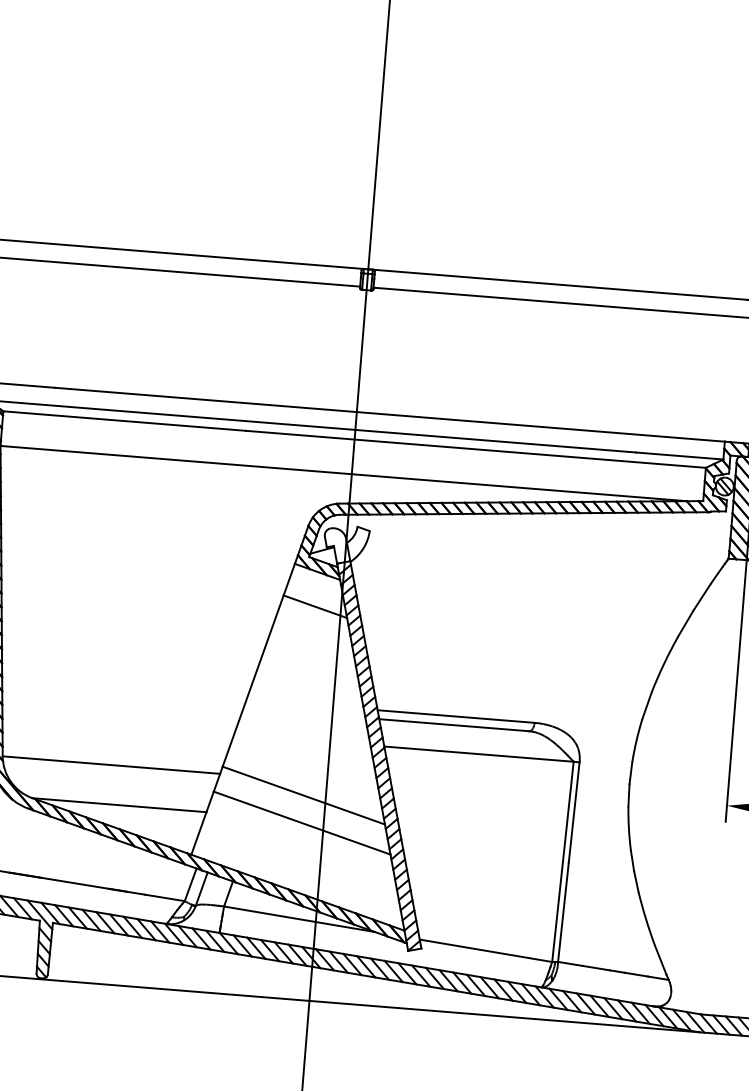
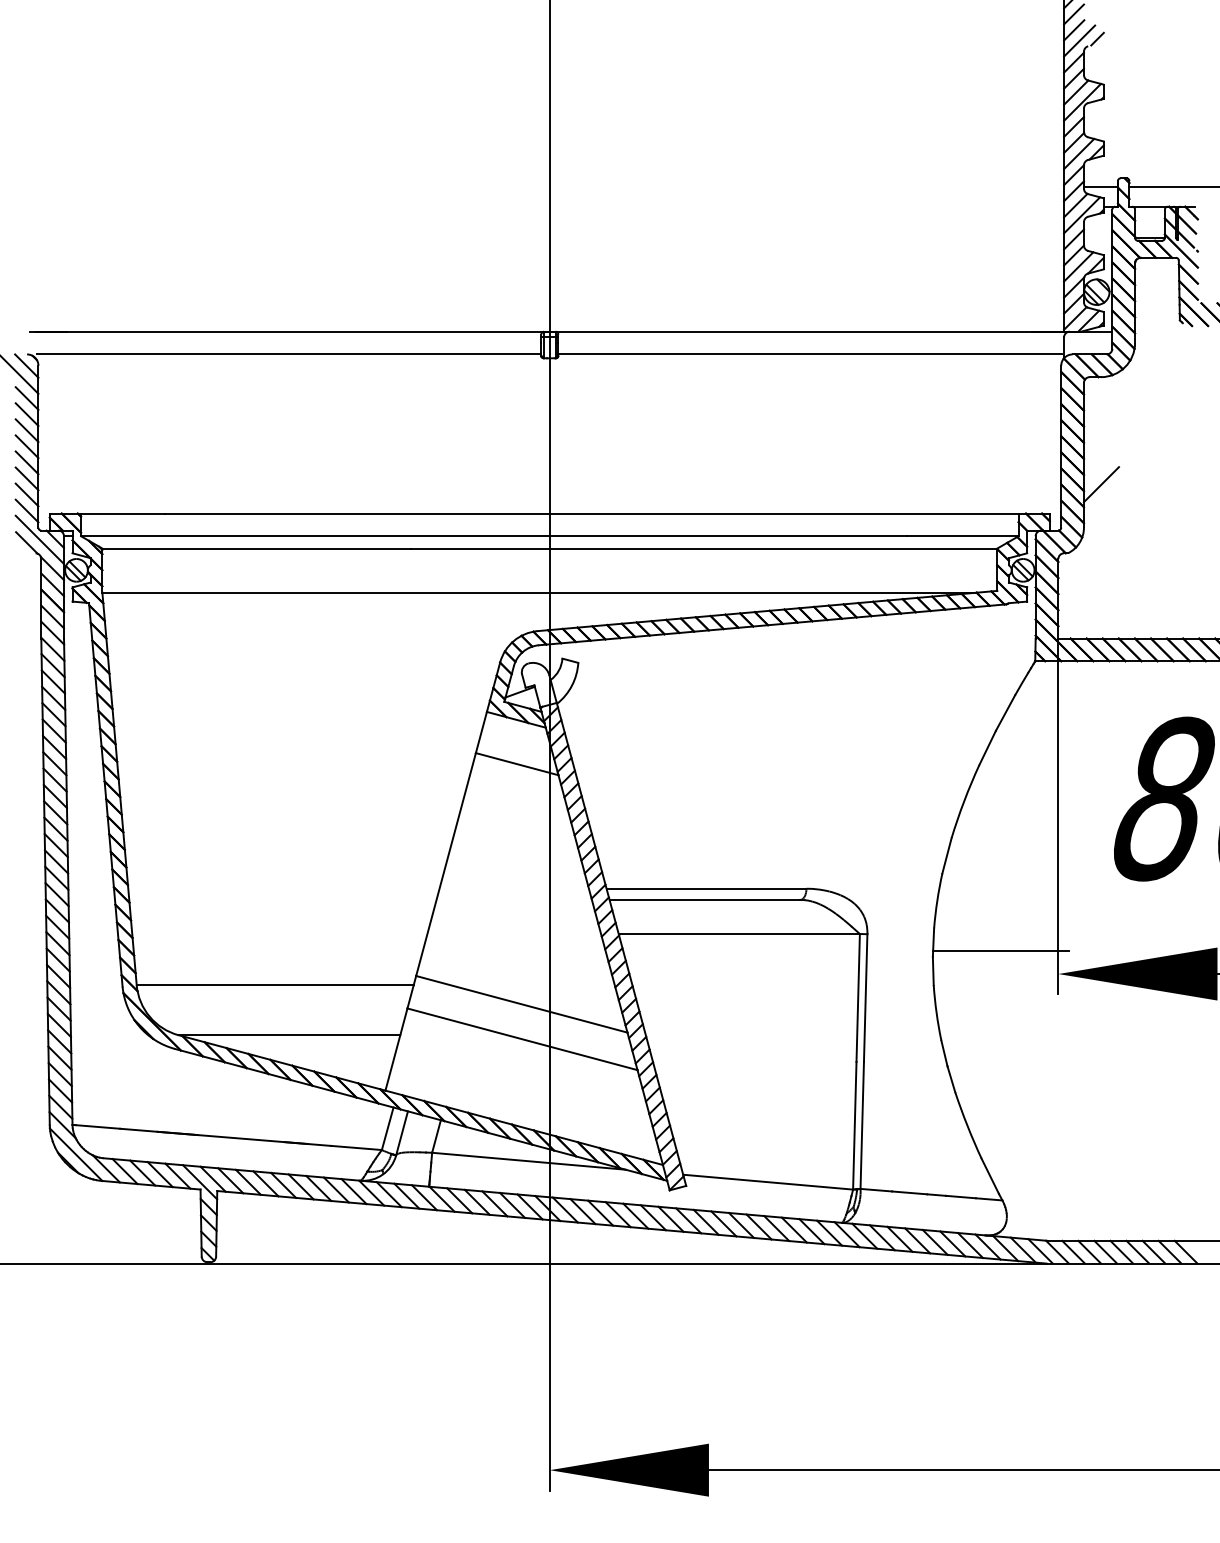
line: (682, 784) -> (1000, 951), added

